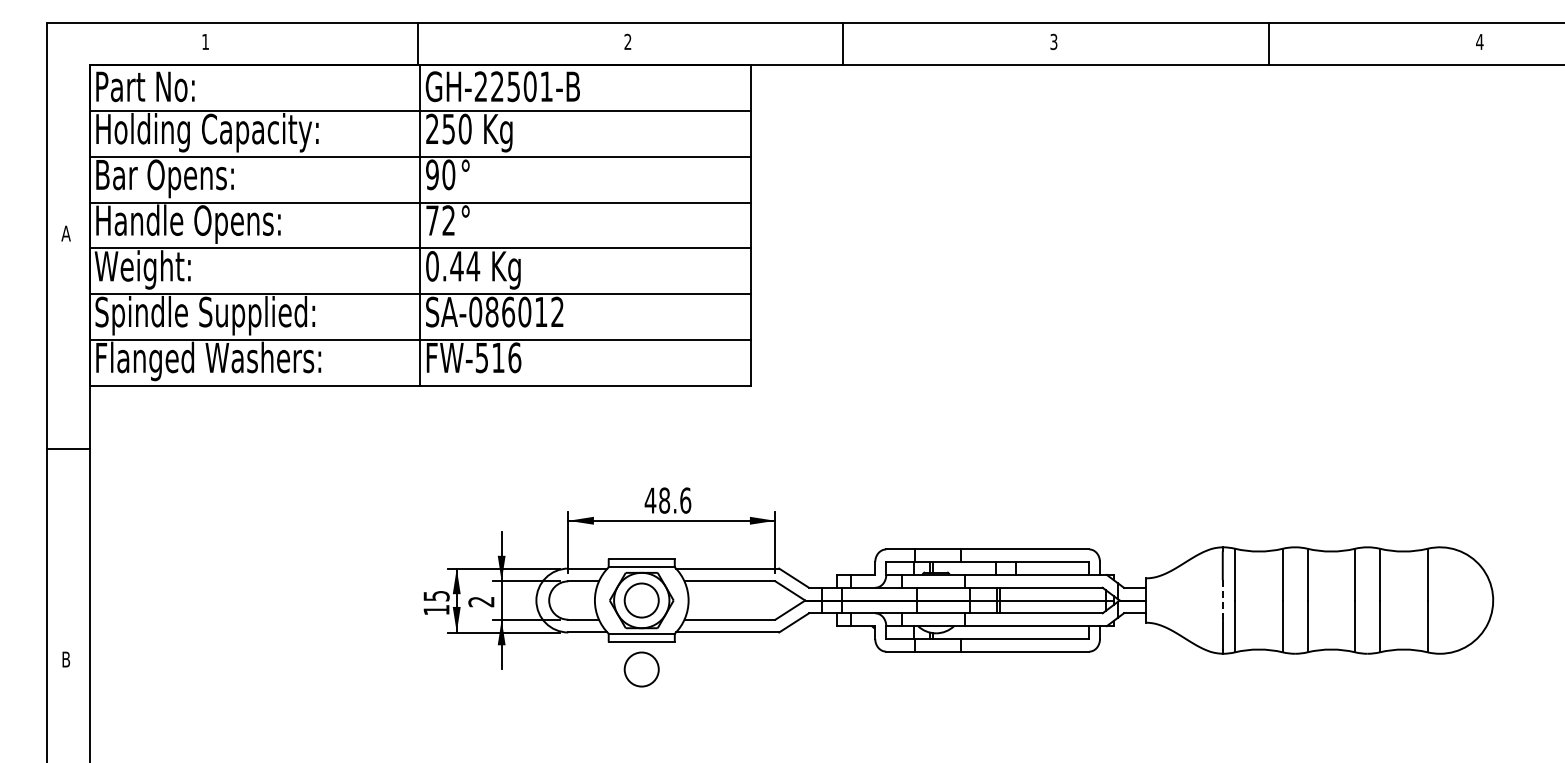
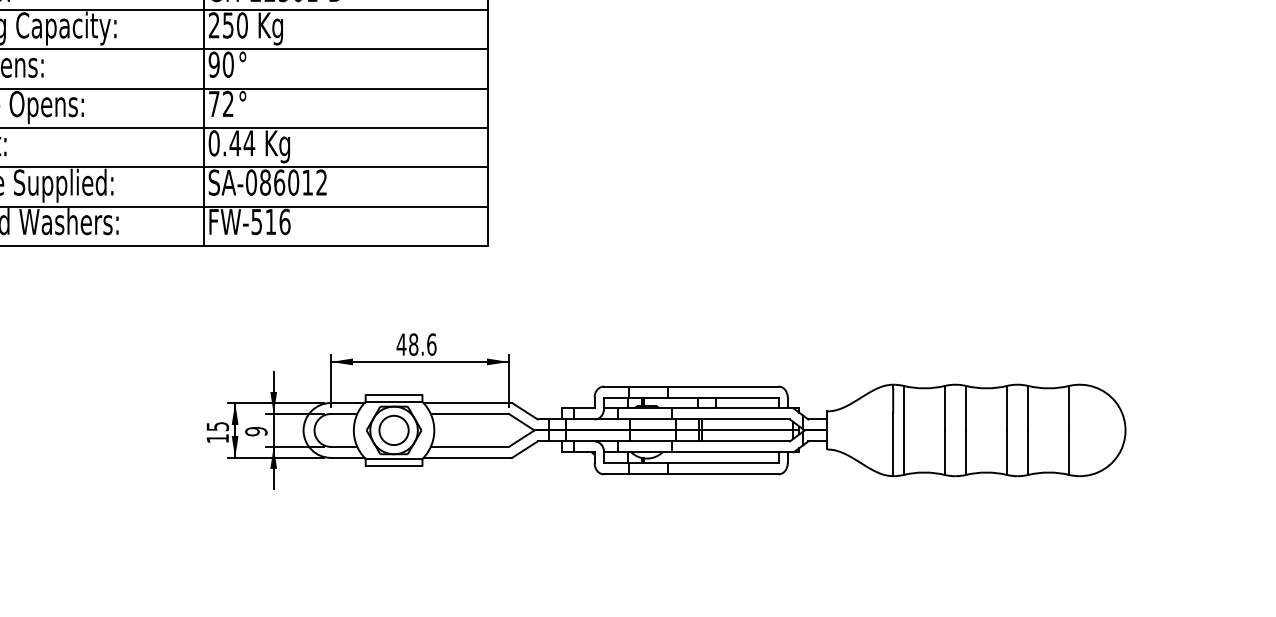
text: (481, 601) -> (256, 431), 2 -> 9
line: (1222, 601) -> (892, 431), dashed -> solid
circle: (641, 669) -> (393, 489), removed

